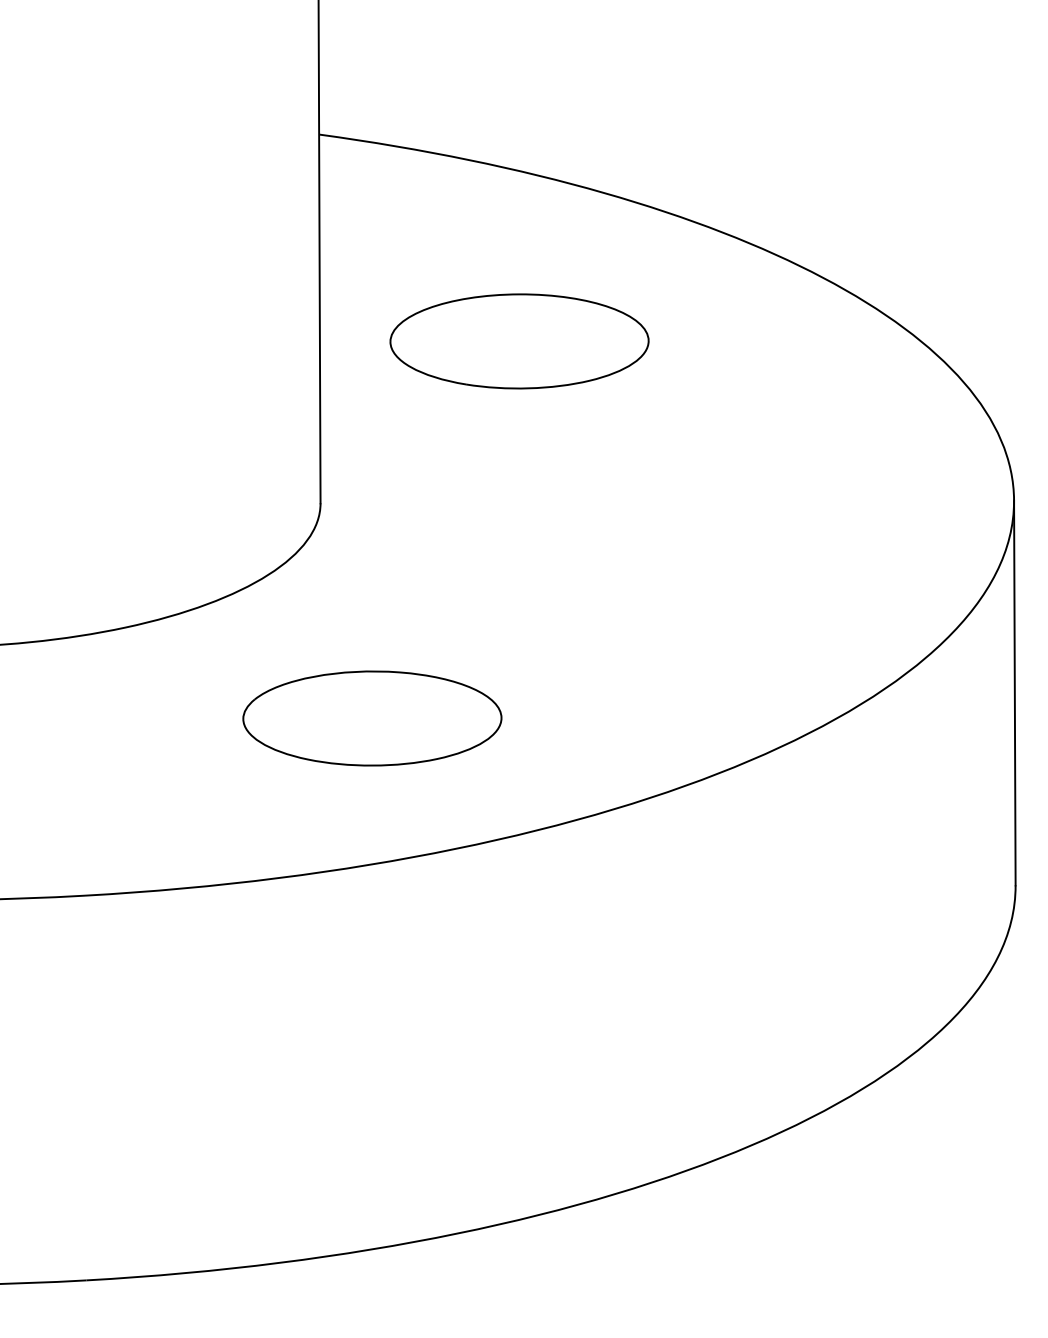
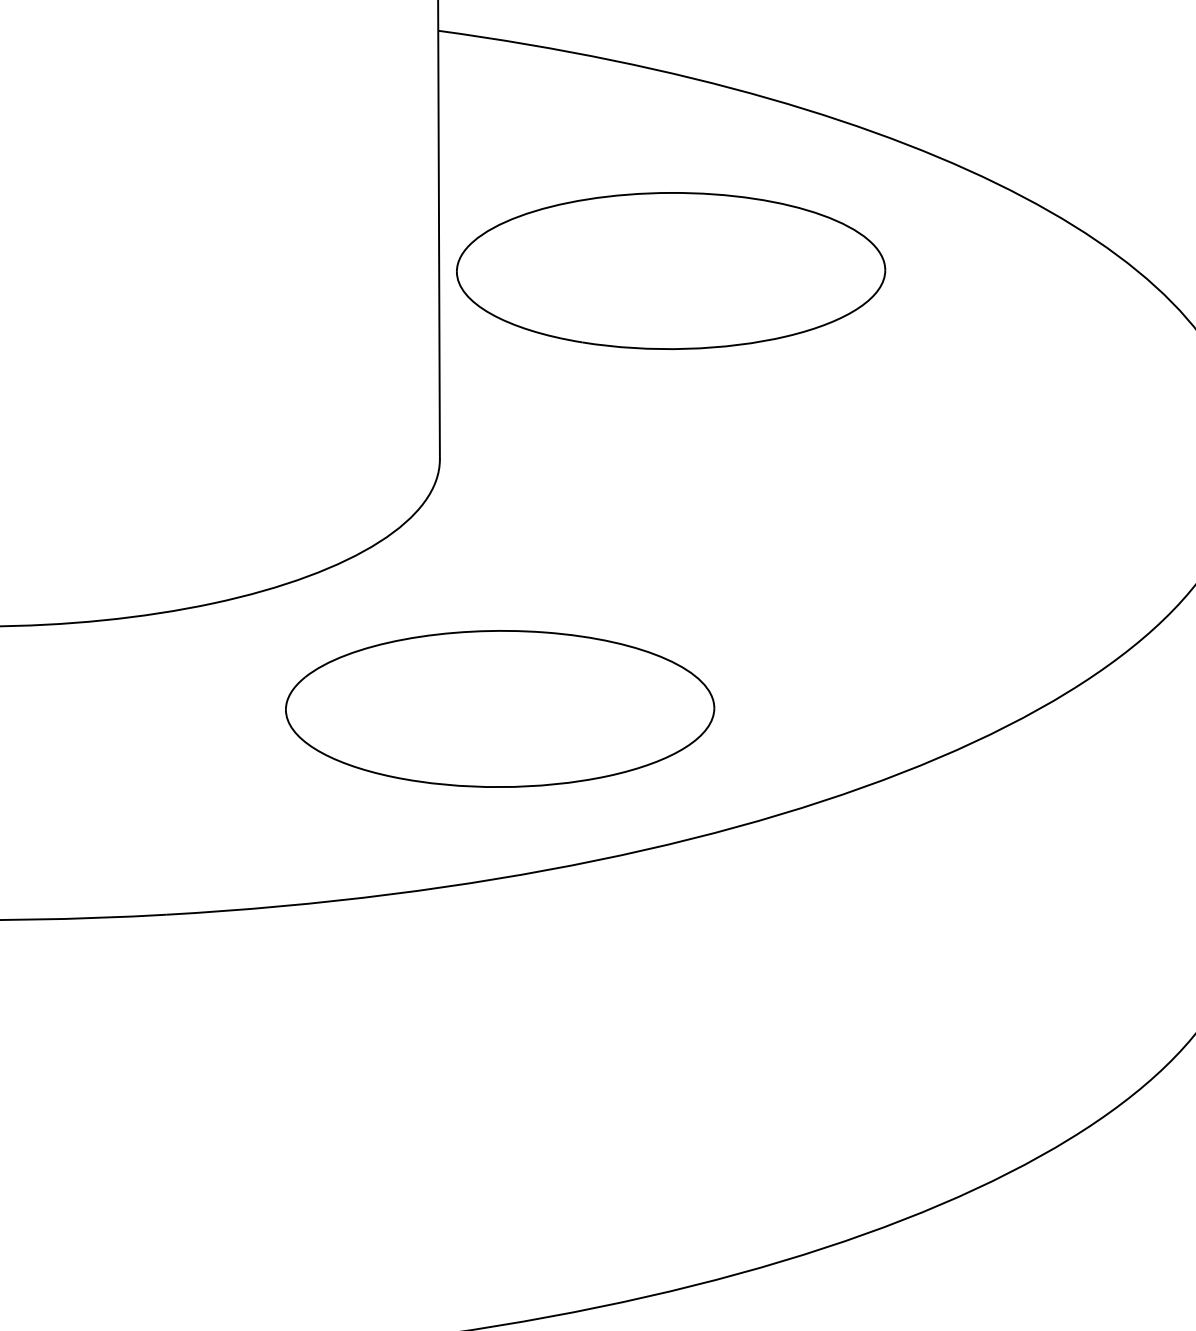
part: (519, 341) -> (670, 271), size x1.43
part: (372, 718) -> (500, 708), size x1.43

